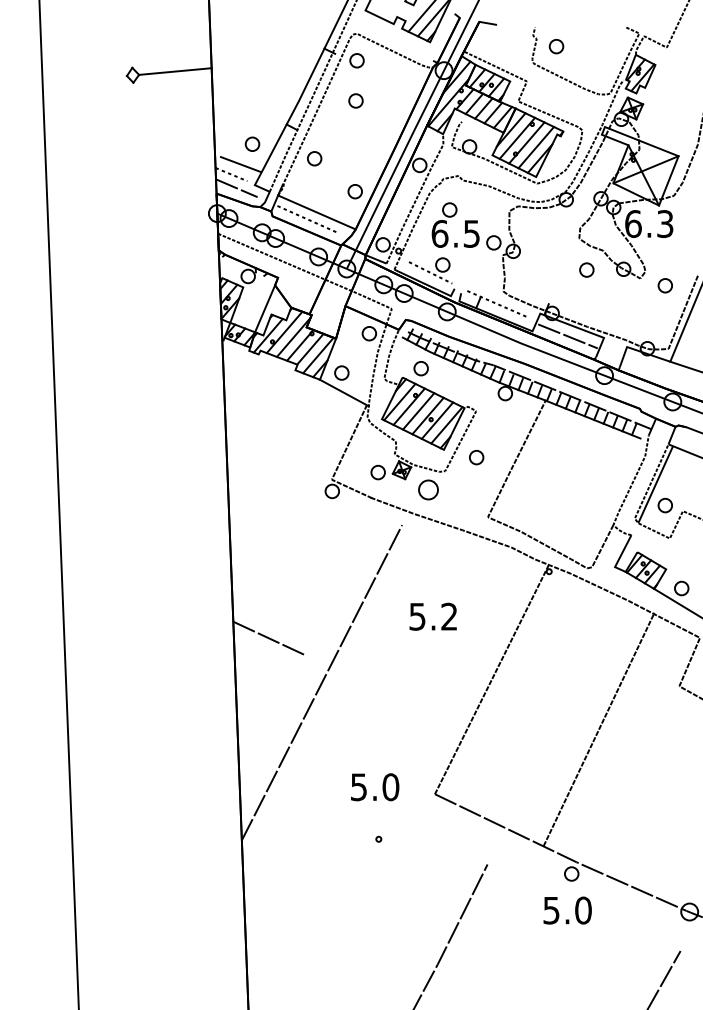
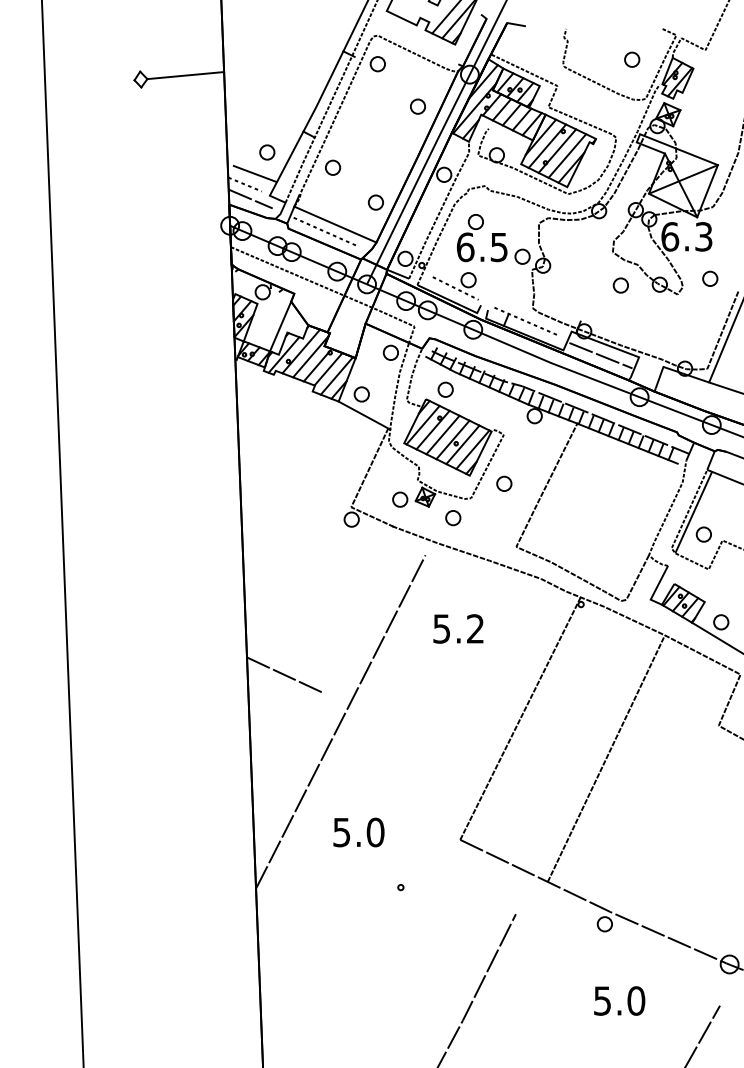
part: (556, 46) -> (632, 59), moved
part: (355, 100) -> (417, 106), moved
part: (664, 285) -> (709, 278), moved
part: (427, 489) -> (452, 517), size x0.71
text: (432, 616) -> (457, 628), moved
line: (598, 728) -> (605, 757), moved
text: (375, 787) -> (359, 832), moved
text: (567, 910) -> (619, 1000), moved

